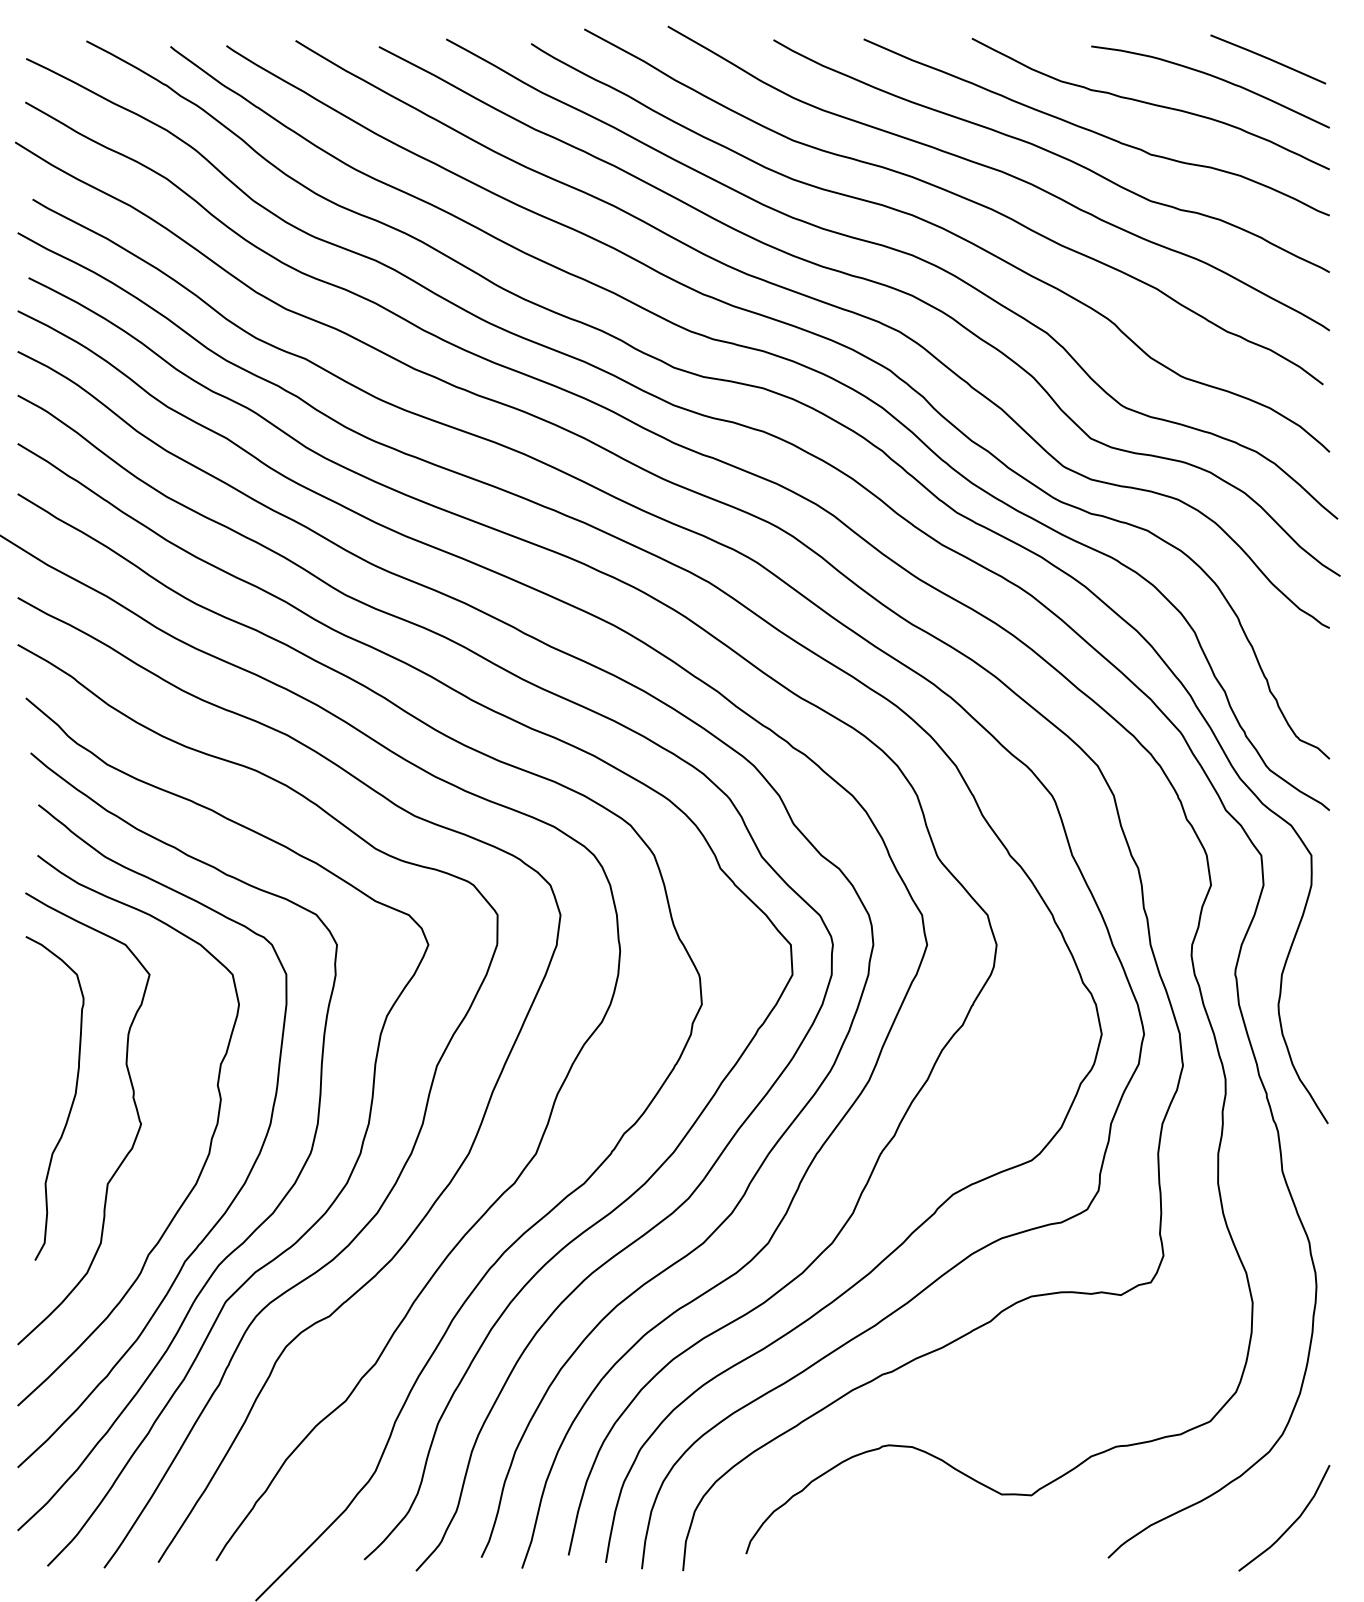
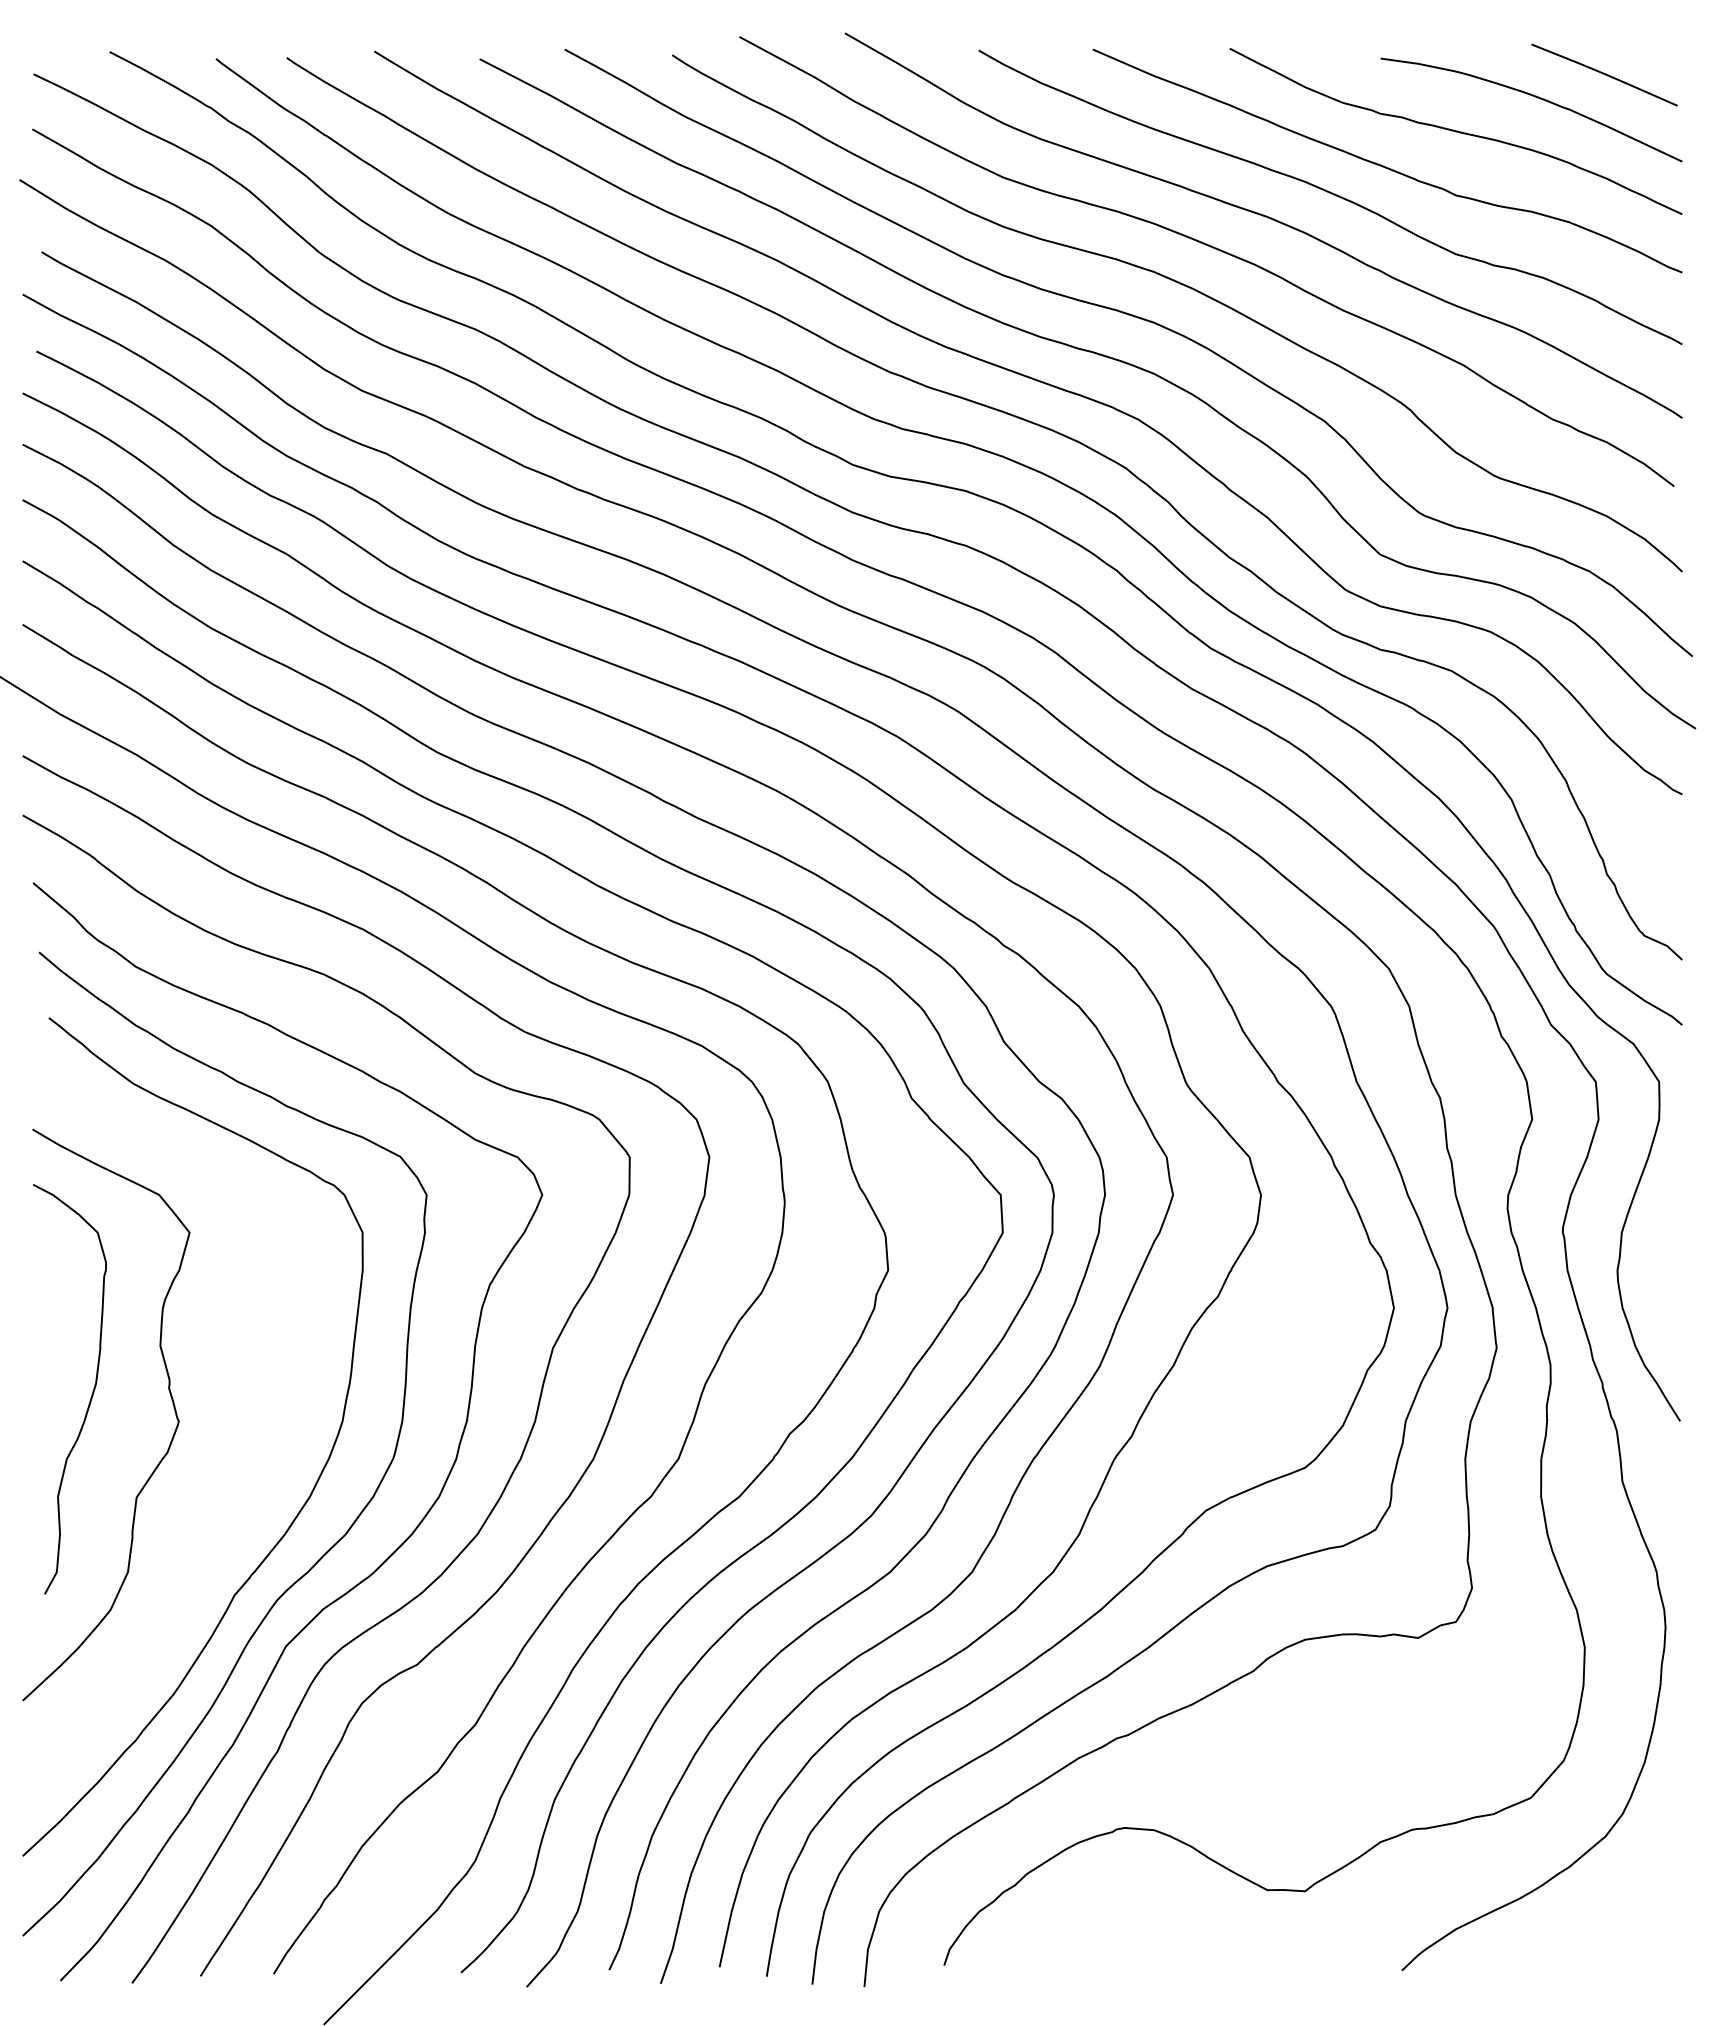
curve: (203, 1165) -> (257, 1473), removed
curve: (1291, 1524) -> (1633, 1928), removed

